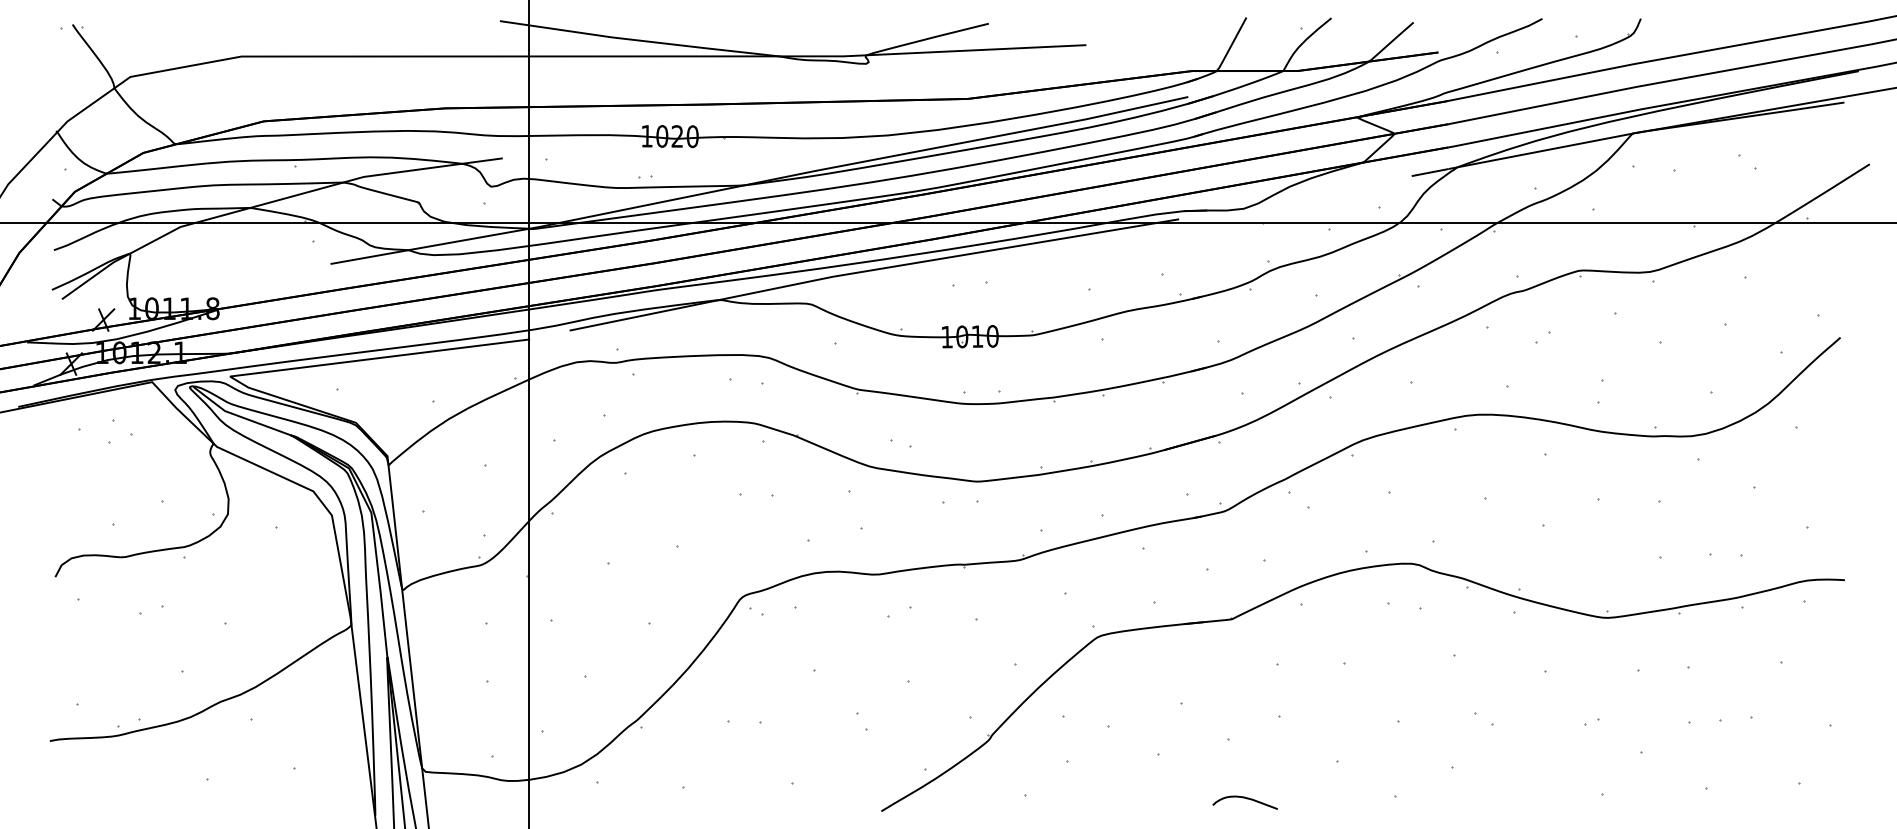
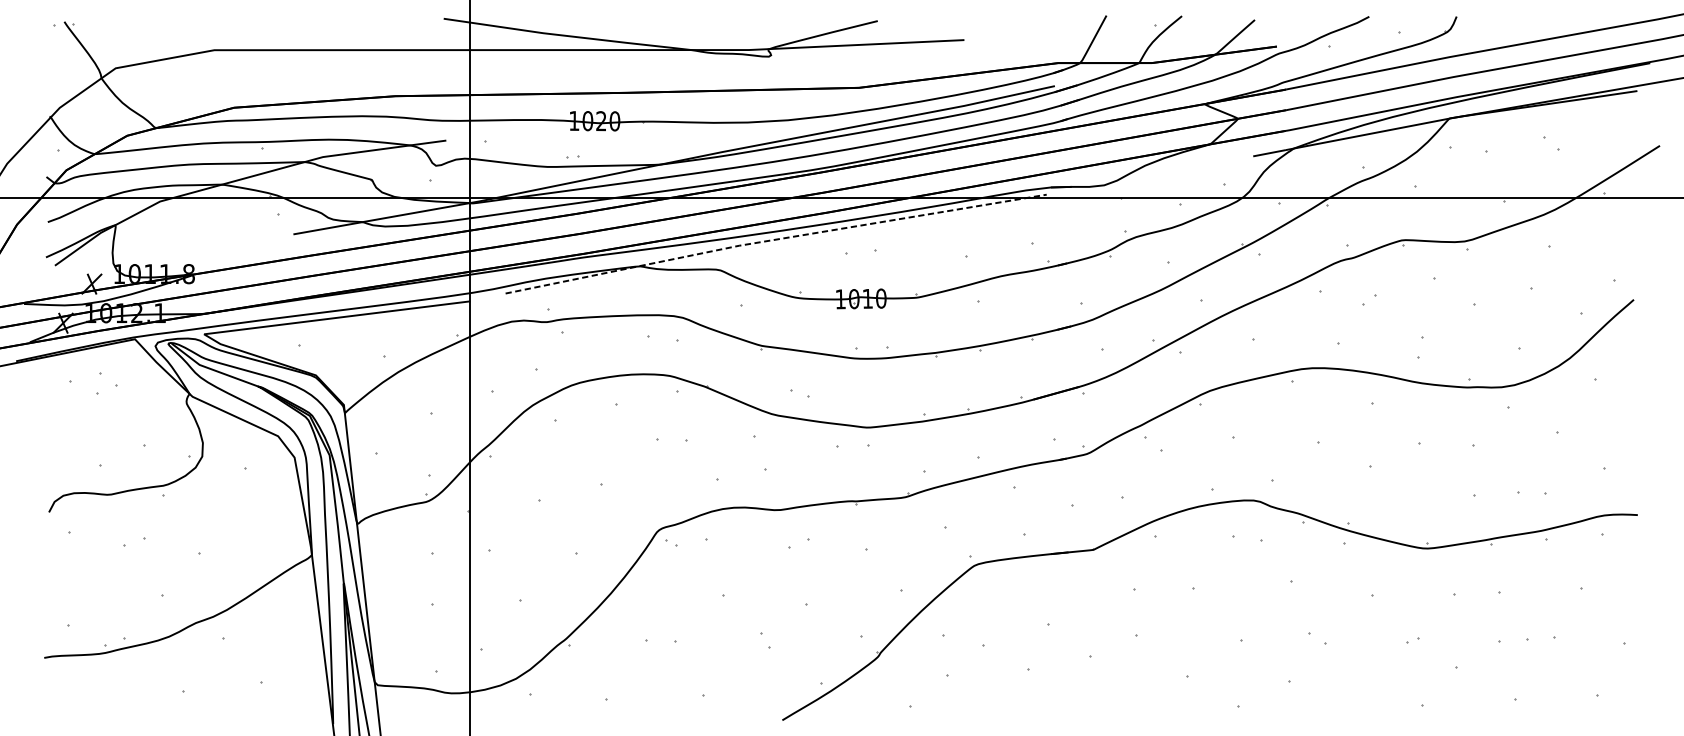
line: (873, 270) -> (775, 240), solid -> dashed
curve: (1246, 799) -> (1106, 709), removed

